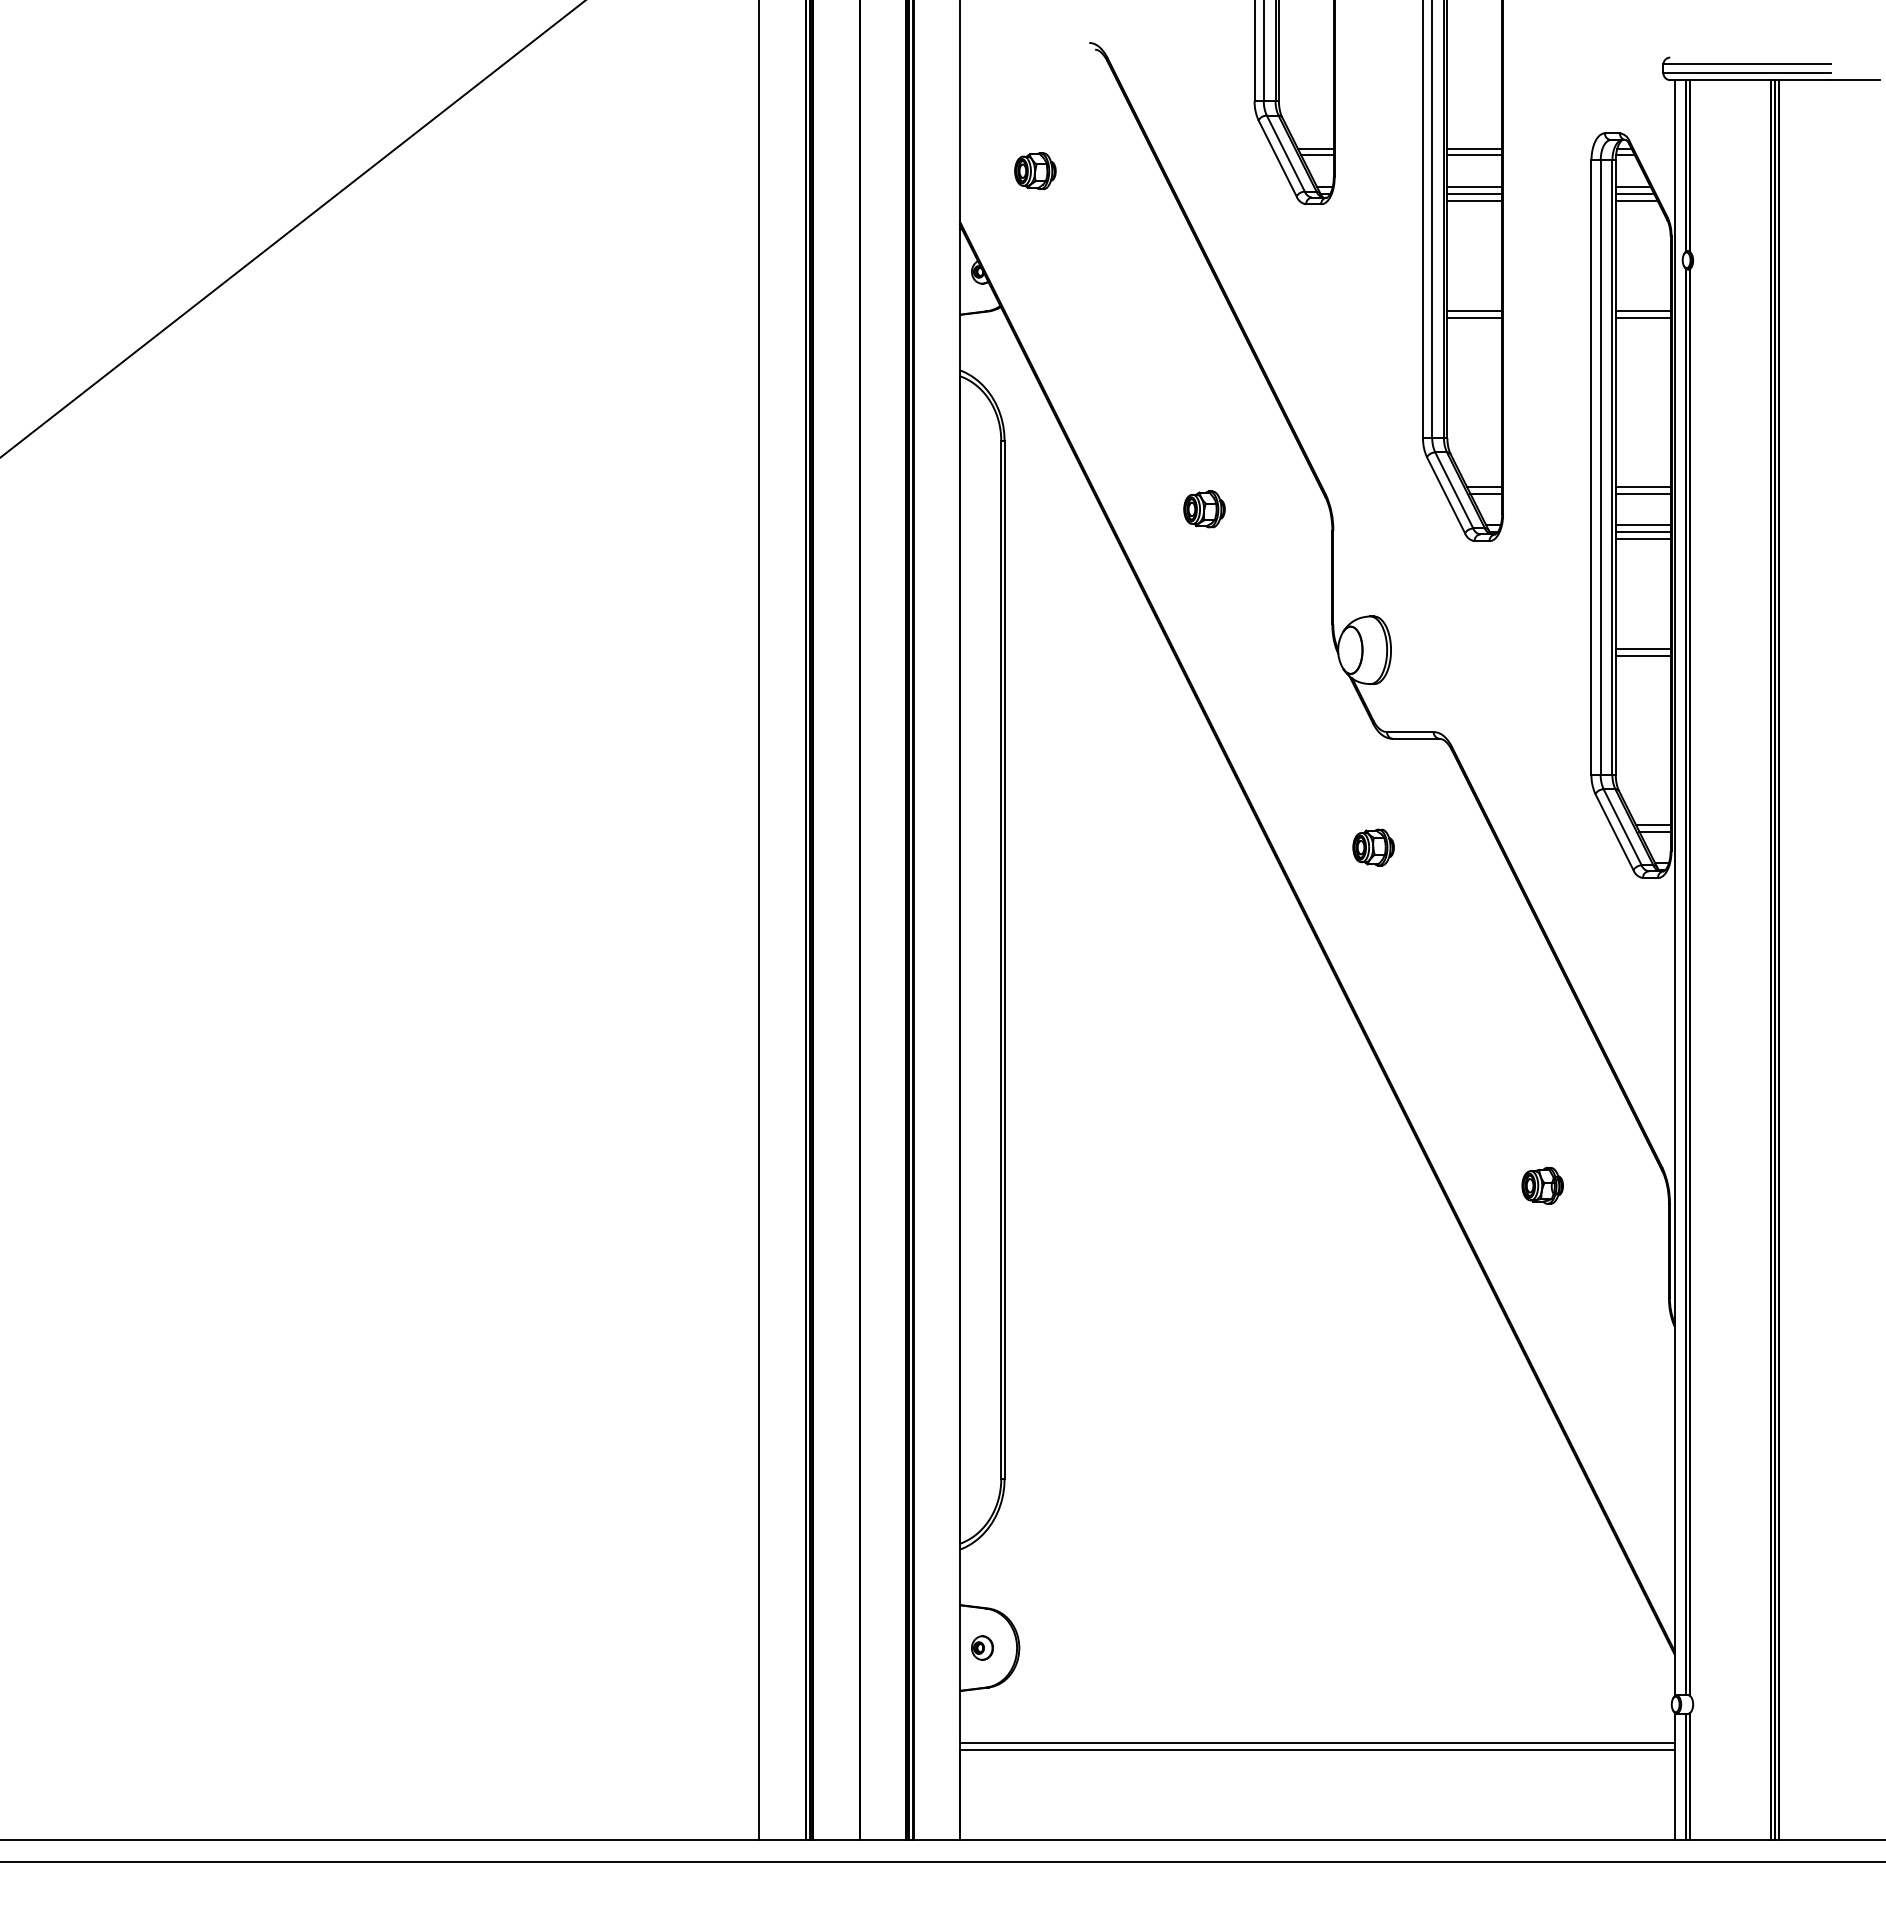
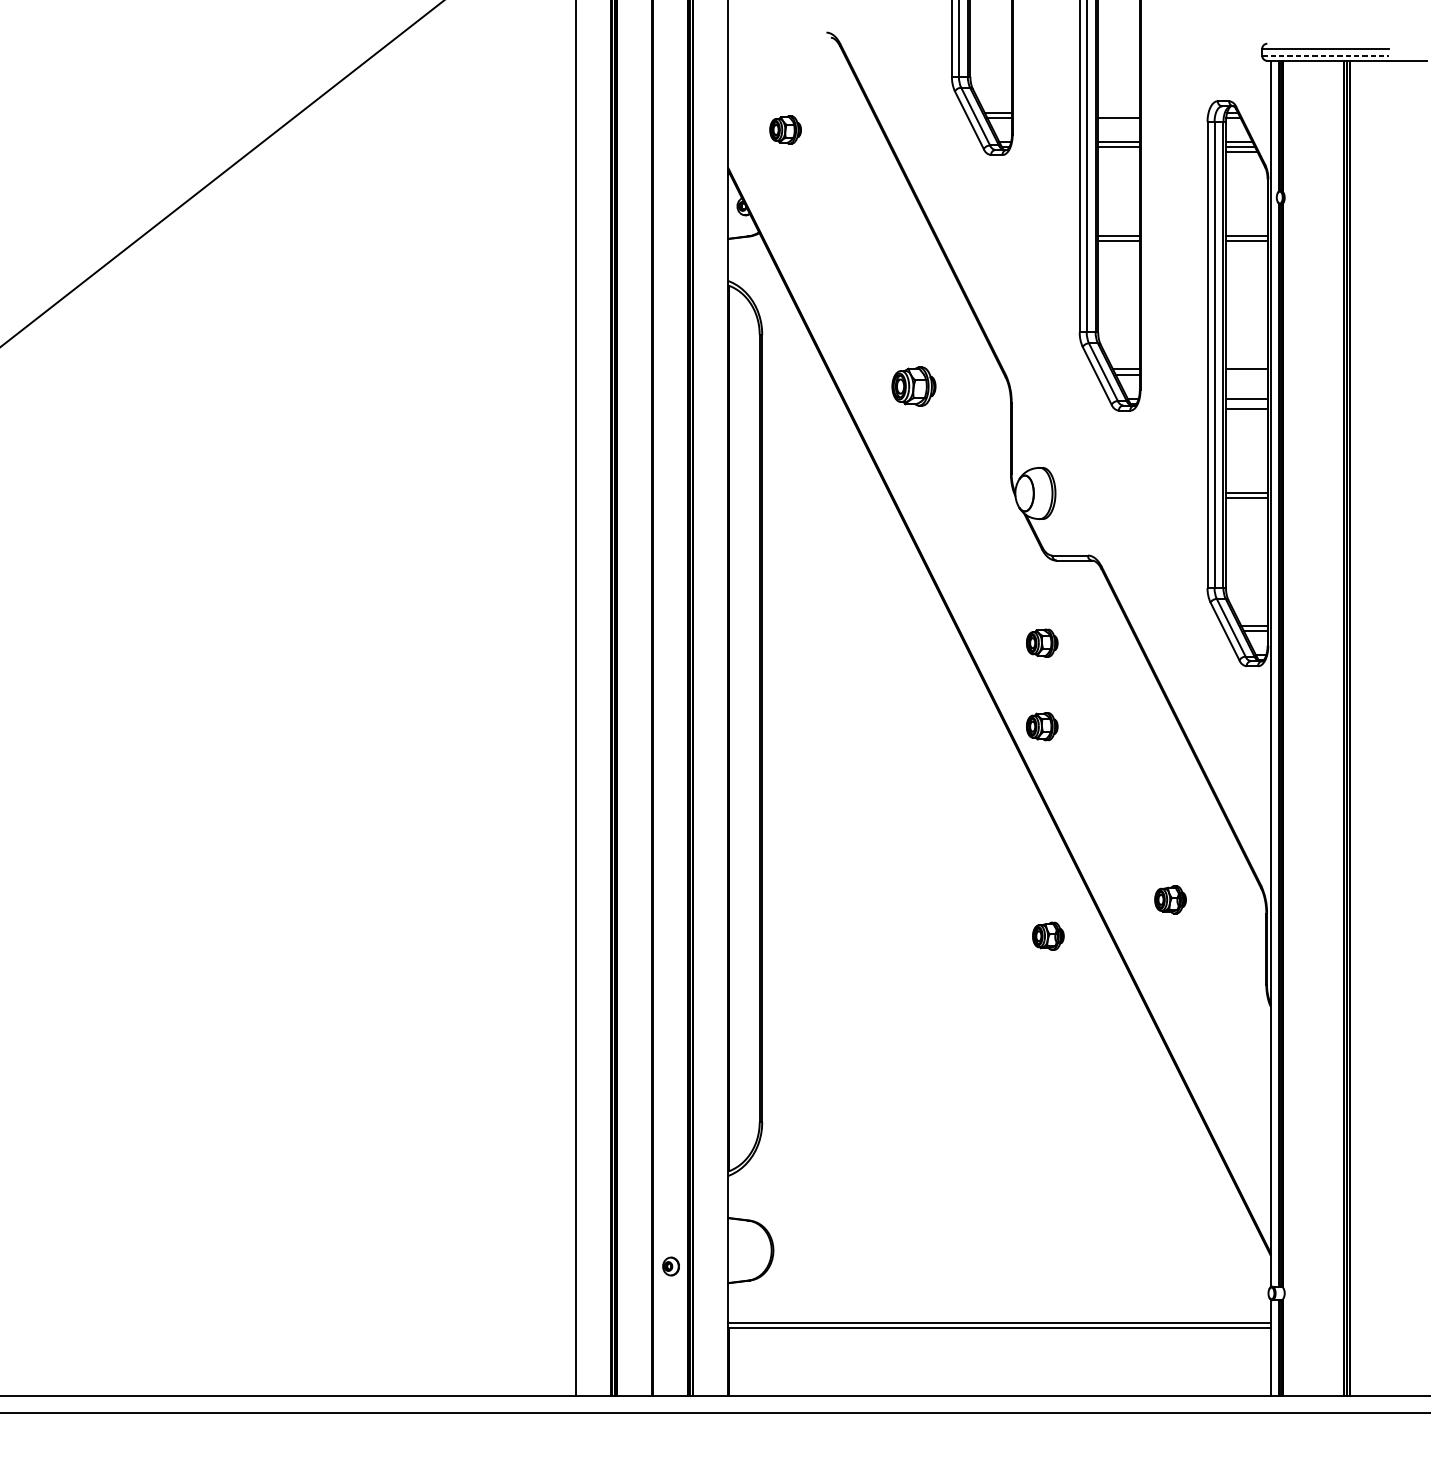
line: (1747, 73) -> (1325, 55), solid -> dashed
line: (1474, 148) -> (1118, 112), removed
line: (1474, 200) -> (1118, 152), removed
line: (1642, 493) -> (1246, 374), removed
part: (1204, 509) -> (913, 386), size x1.4
line: (1642, 531) -> (1246, 403), removed
part: (1373, 957) -> (1042, 726), added
part: (1381, 1233) -> (1048, 936), added
part: (982, 1647) -> (671, 1266), moved

